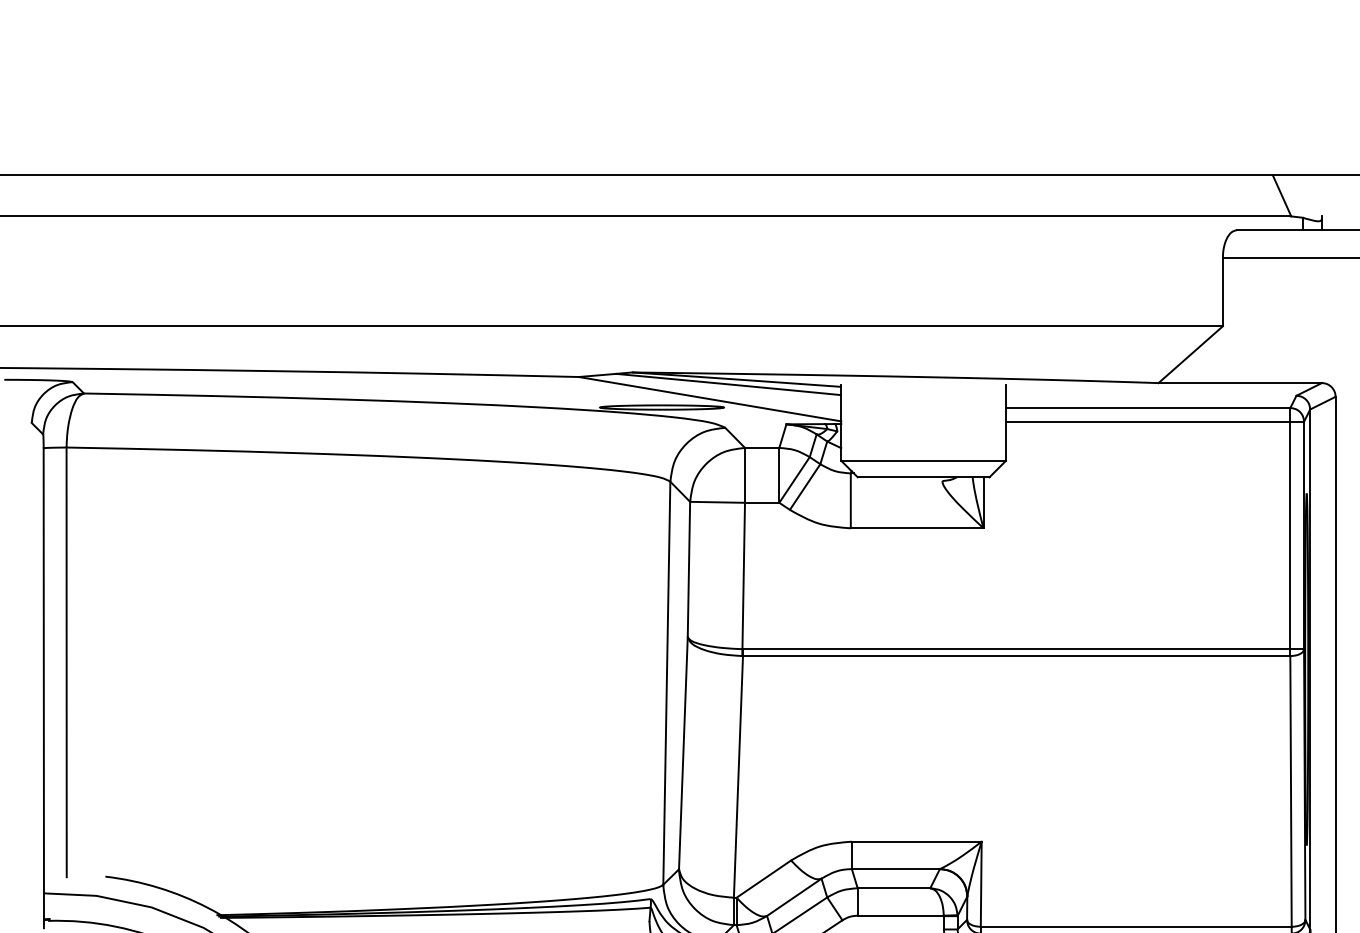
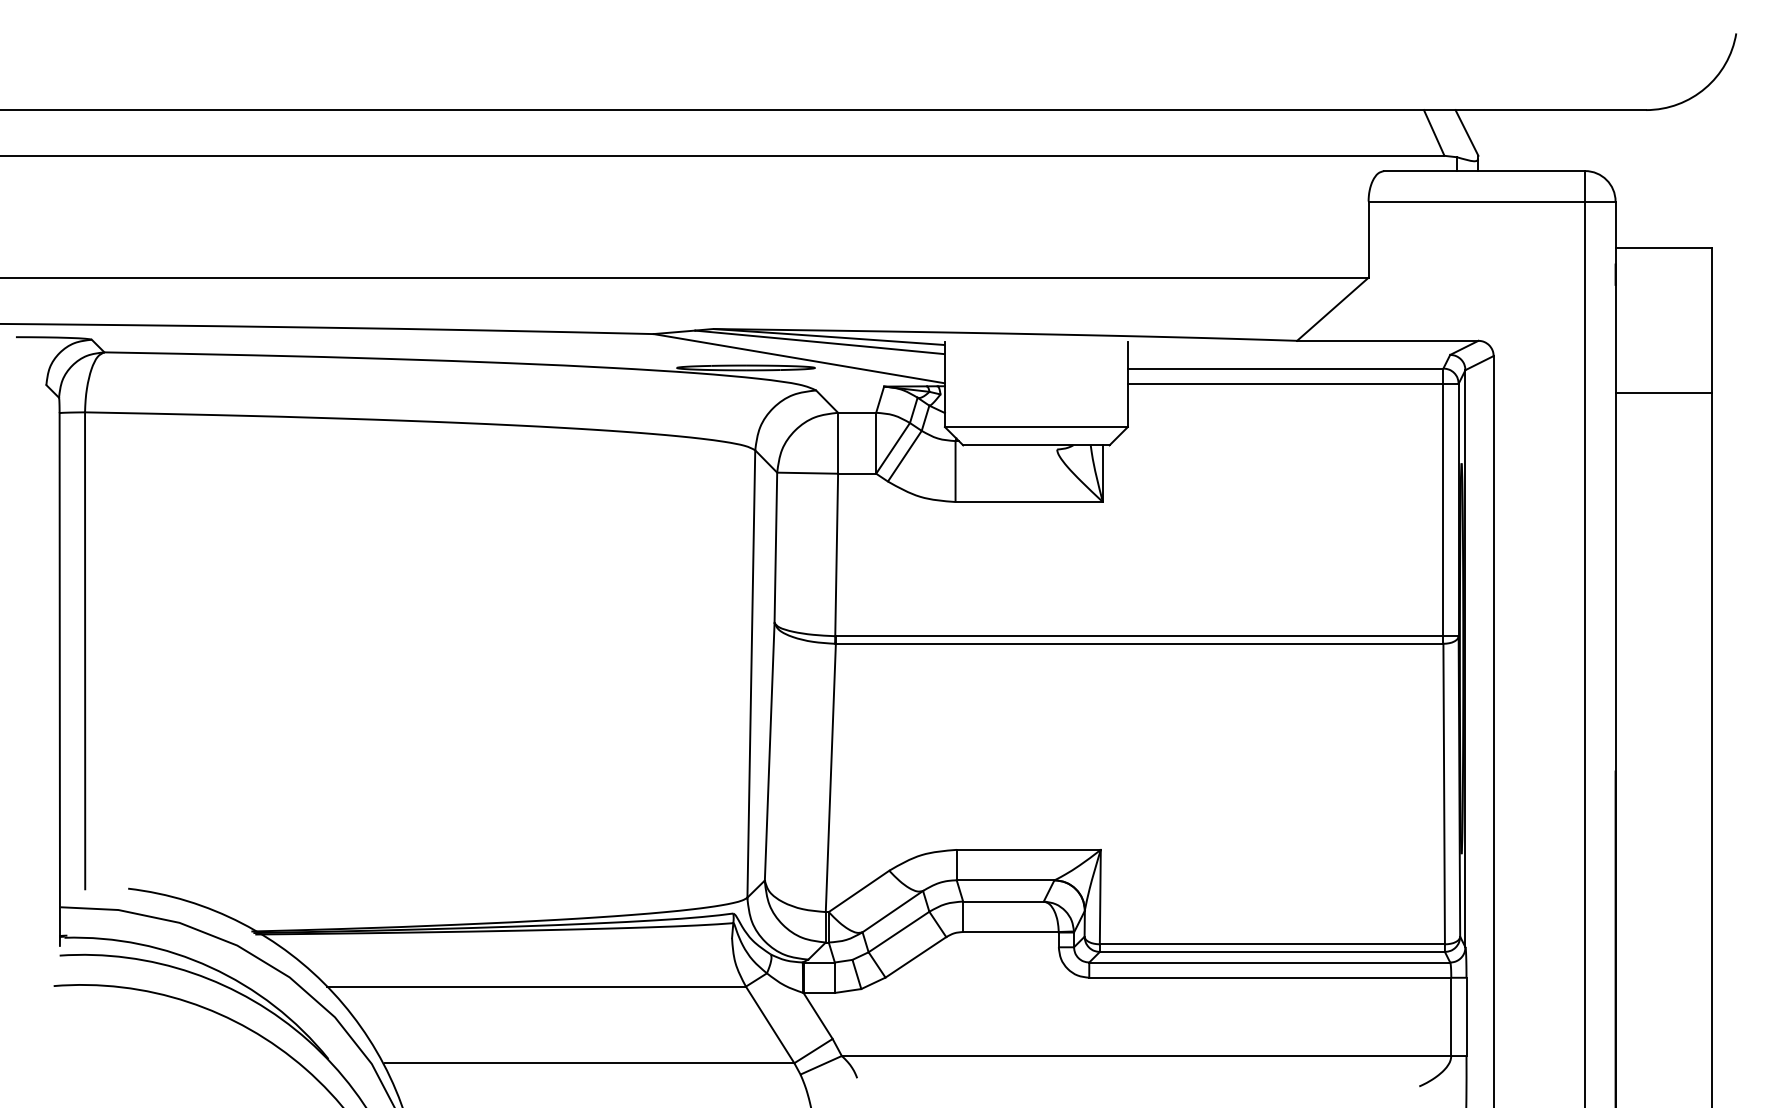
line: (1311, 195) -> (1466, 132), added

